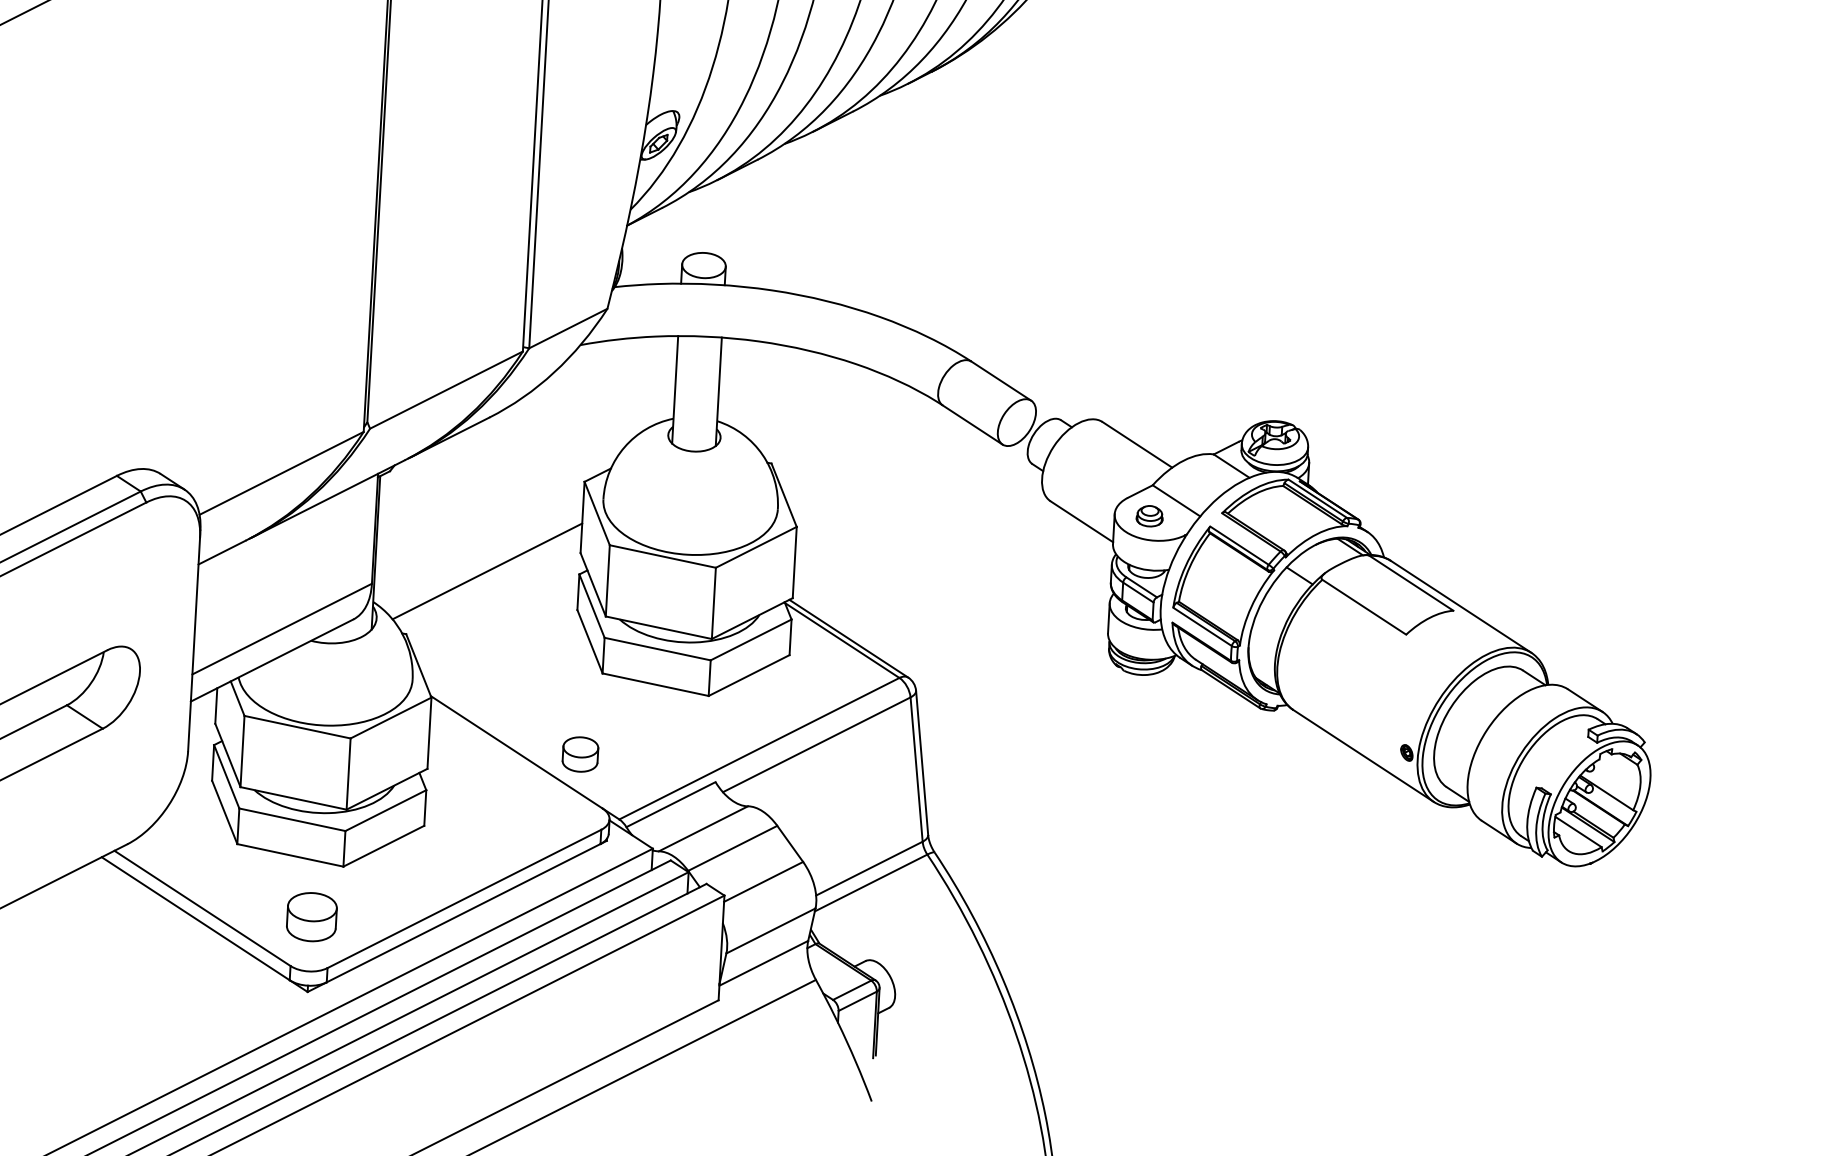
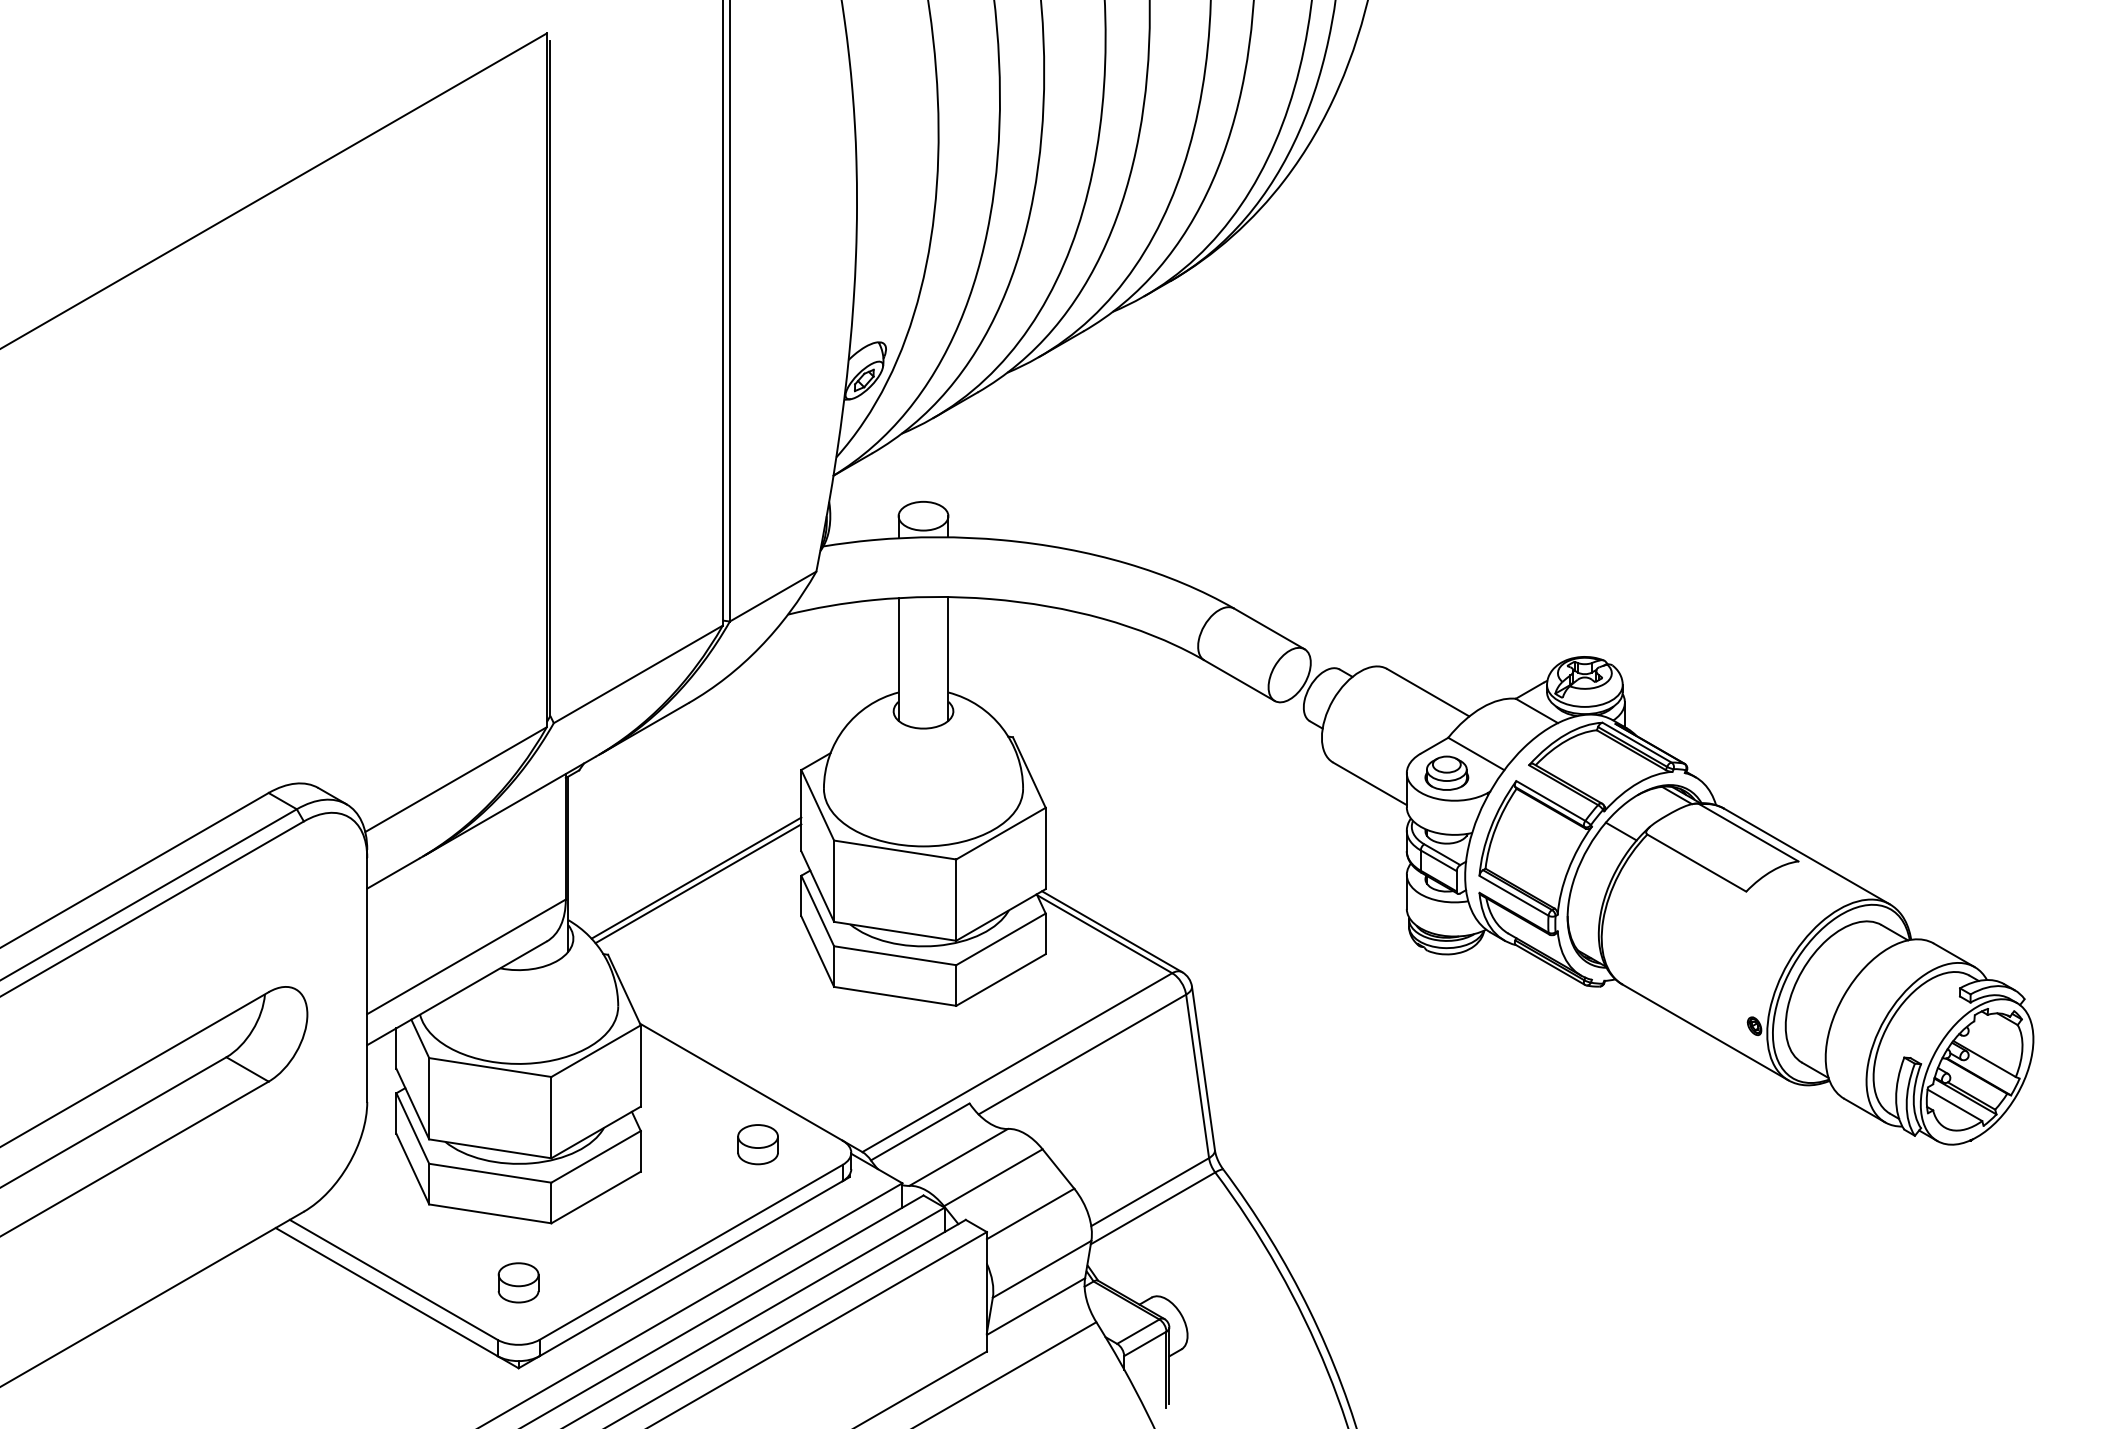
part: (1149, 515) -> (1446, 772), size x1.43
line: (488, 576) -> (698, 883), added
part: (580, 754) -> (757, 1144), moved
part: (311, 916) -> (518, 1282), size x0.71

